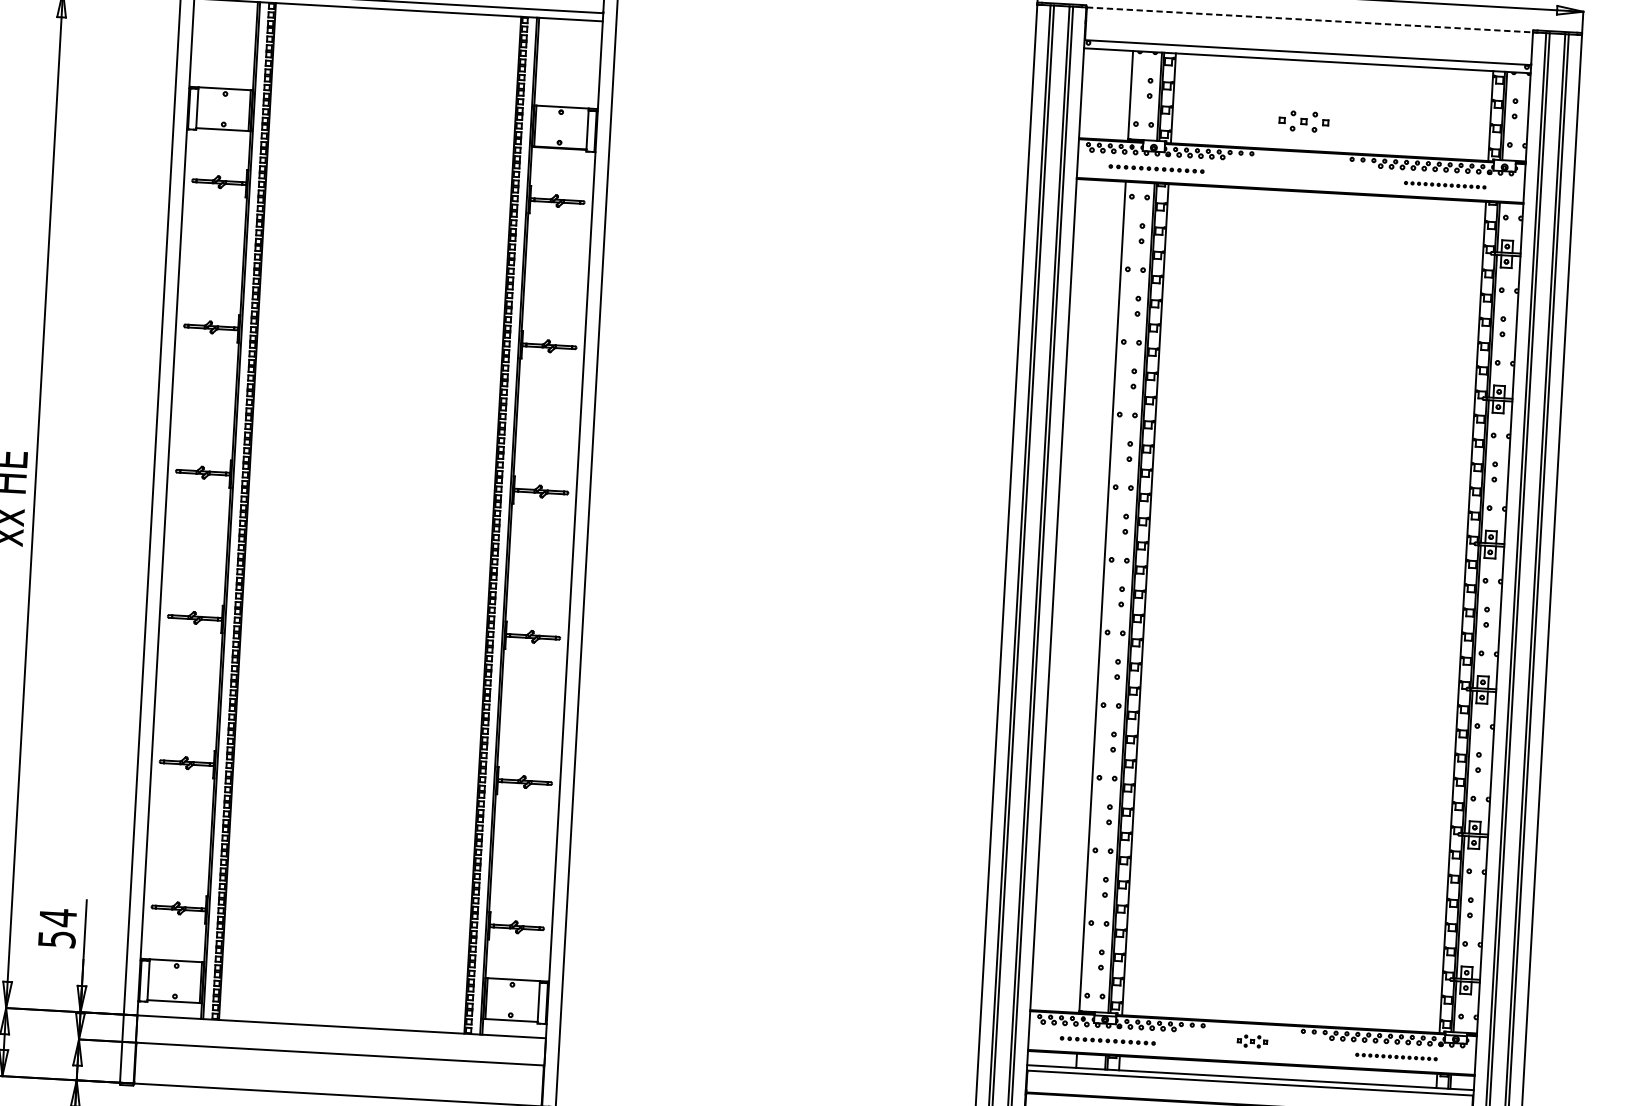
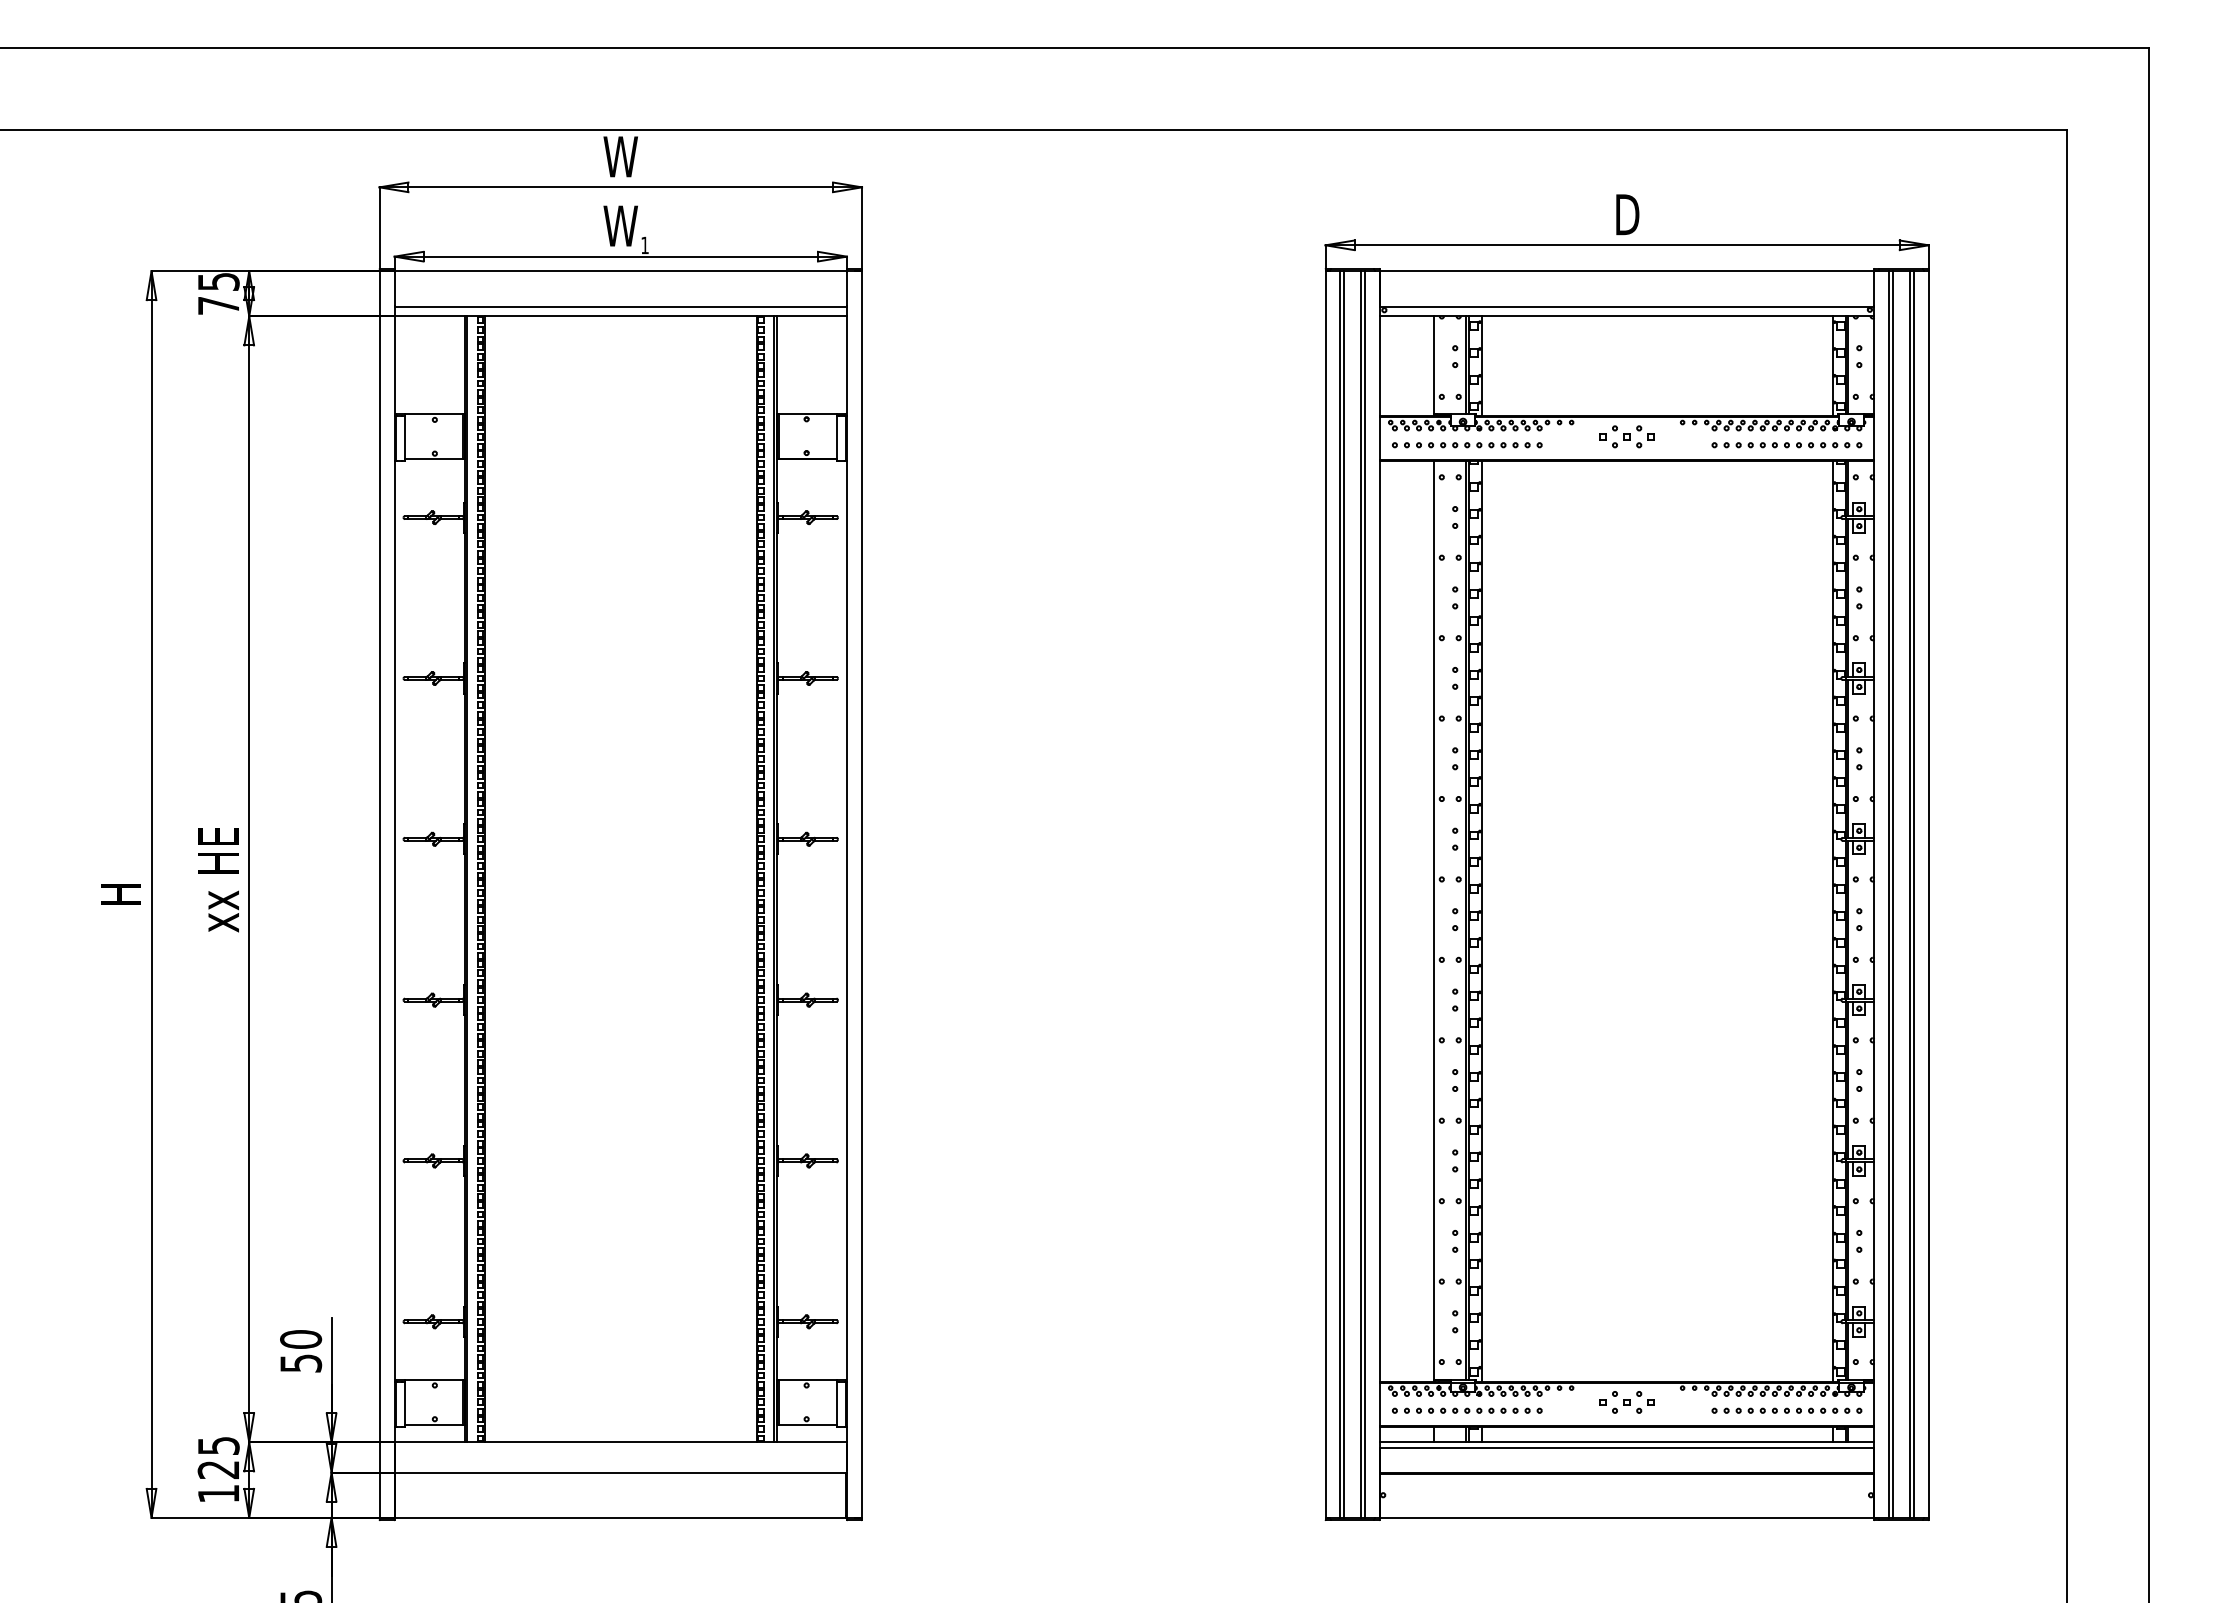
line: (1309, 20) -> (1627, 271), dashed -> solid
part: (1303, 121) -> (1626, 436), moved
part: (1156, 169) -> (1467, 445), size x1.43
part: (1444, 185) -> (1786, 445), size x1.67
text: (58, 917) -> (301, 1339), 54 -> 50
part: (1107, 1040) -> (1467, 1410), size x1.43
part: (1251, 1041) -> (1626, 1402), size x1.67
part: (1396, 1056) -> (1786, 1410), size x1.67

